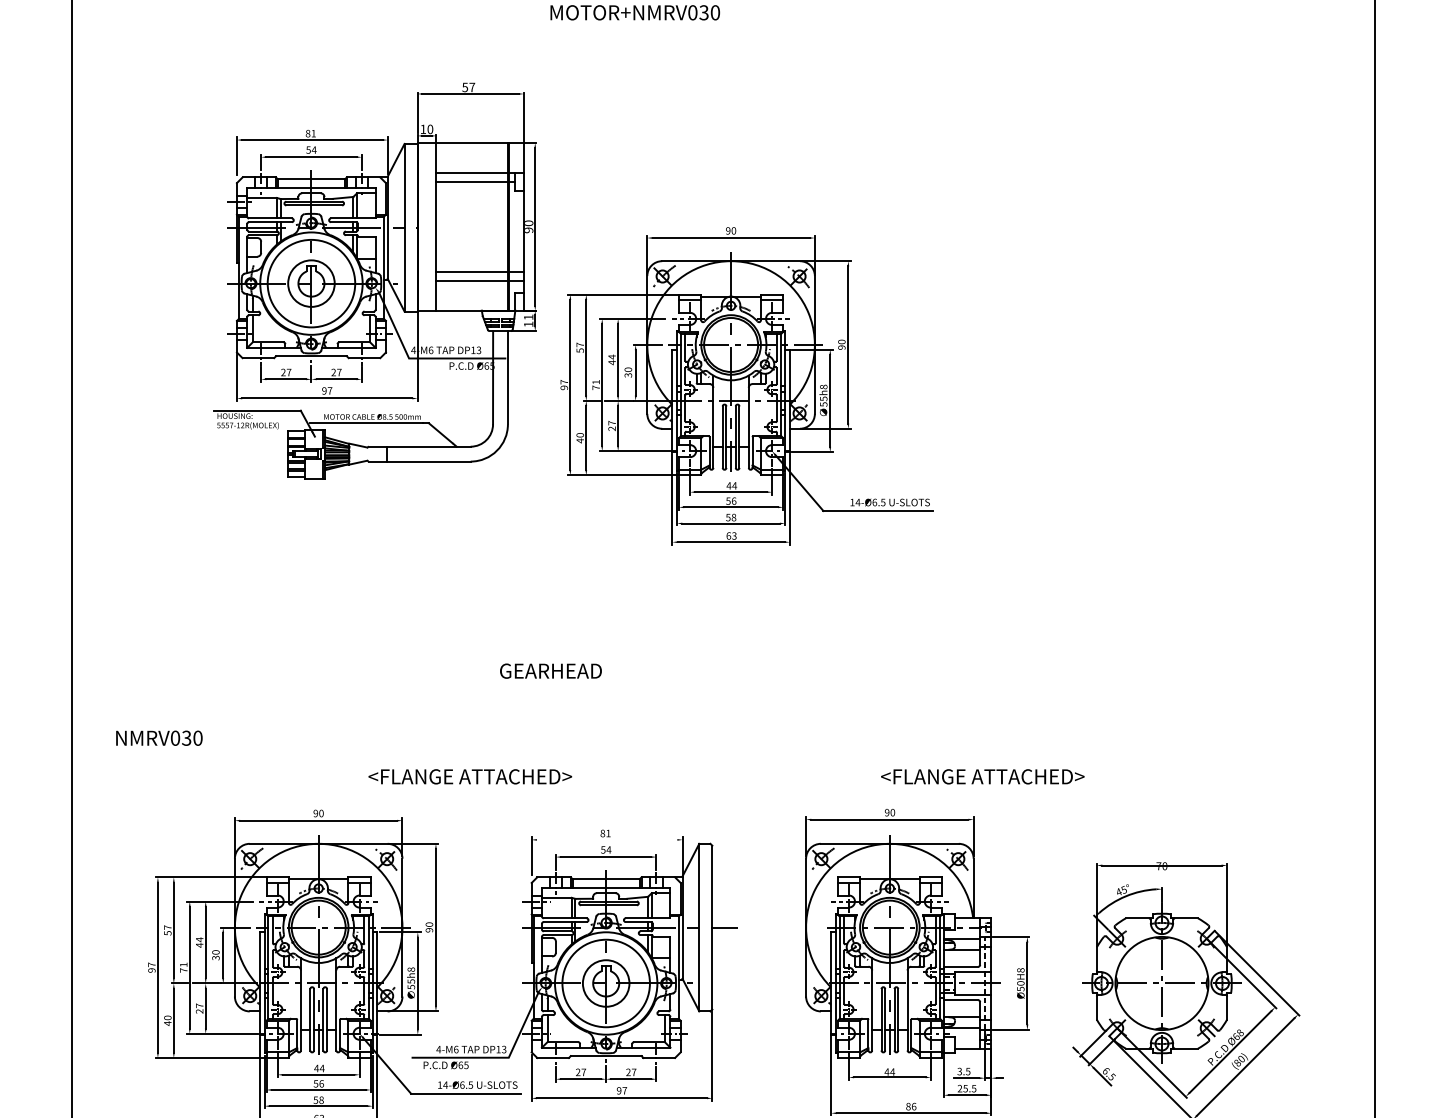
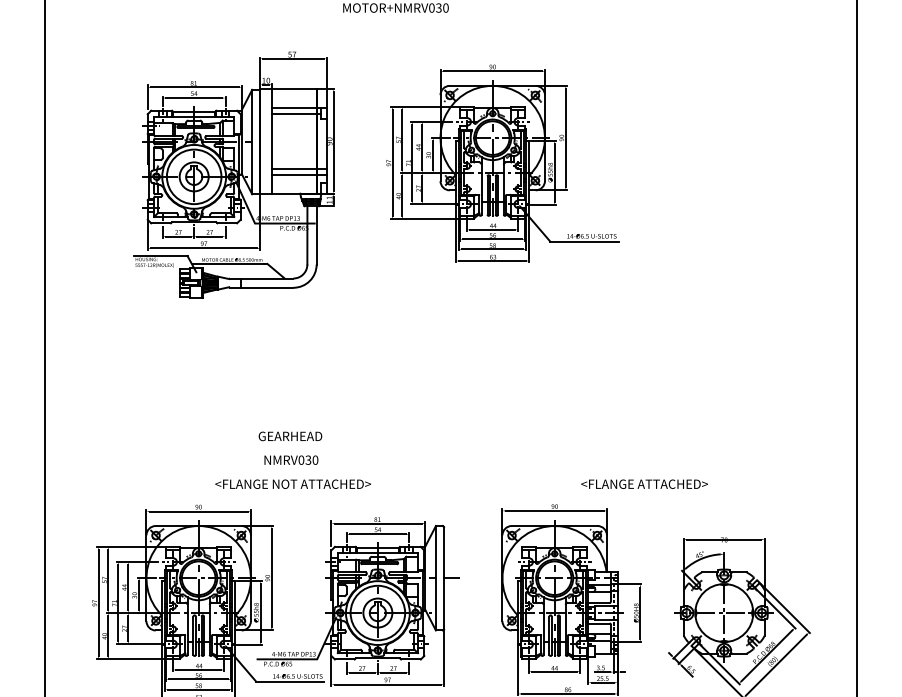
part: (746, 385) -> (502, 163), moved
text: (551, 671) -> (290, 436), moved
text: (159, 737) -> (291, 459), moved
text: (470, 775) -> (293, 483), <FLANGE ATTACHED> -> <FLANGE NOT ATTACHED>
text: (982, 775) -> (644, 483), moved
line: (607, 839) -> (378, 523), added

